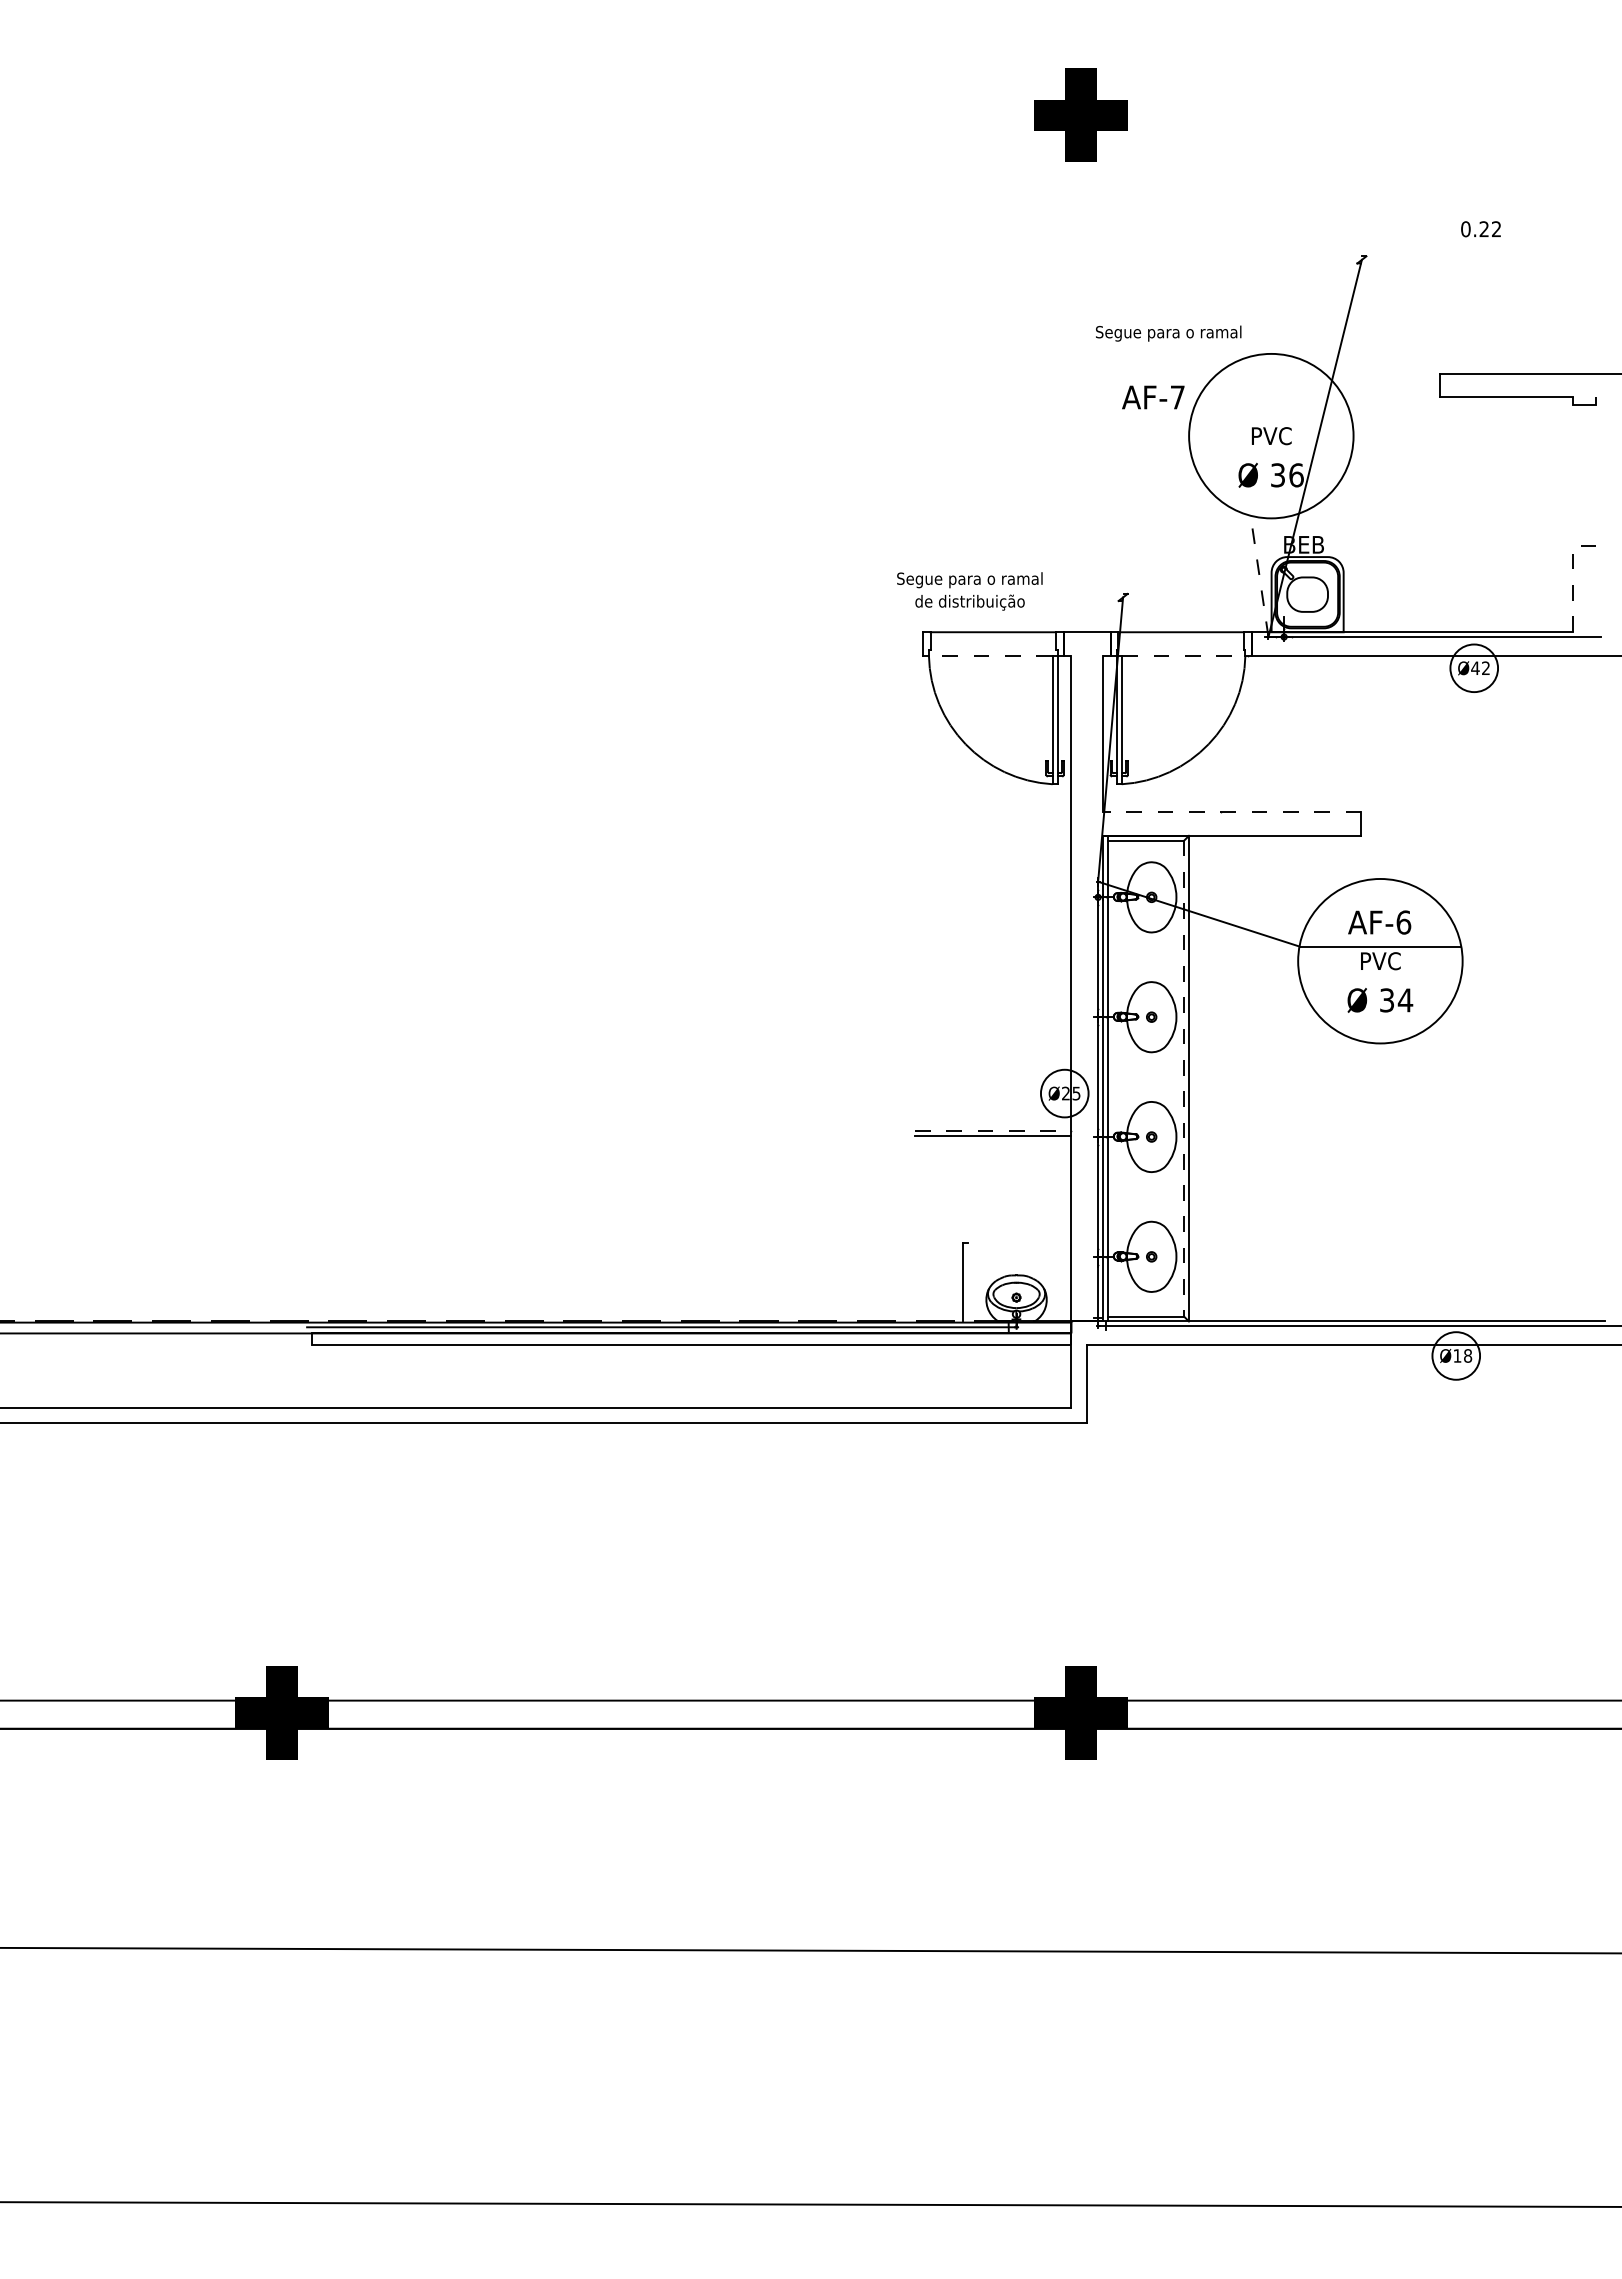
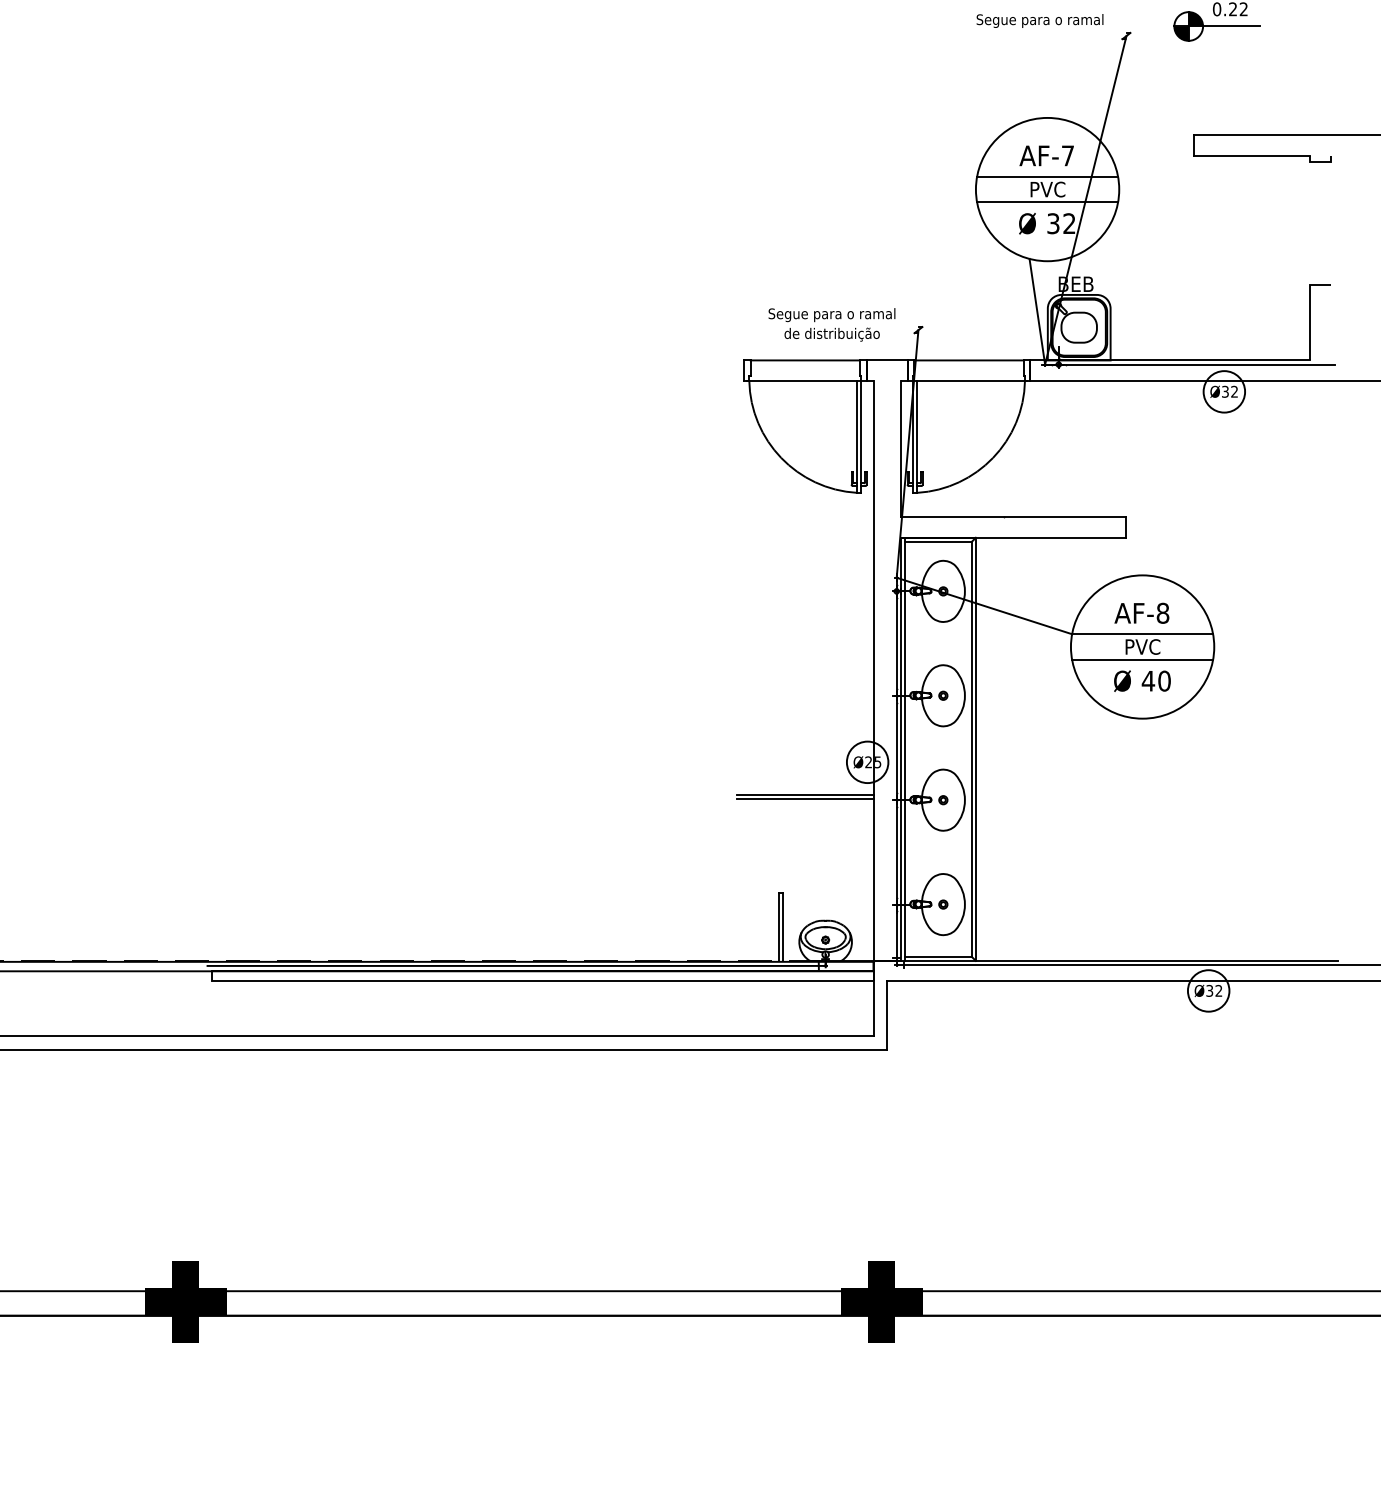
part: (1465, 248) -> (1216, 26), added
text: (1168, 333) -> (1039, 20), moved
text: (1153, 397) -> (1046, 155), moved
line: (1271, 421) -> (1047, 176), added
line: (1271, 450) -> (1047, 202), added
text: (1296, 475) -> (1069, 223), 36 -> 32
line: (1259, 575) -> (1037, 310), dashed -> solid
line: (1572, 576) -> (1309, 311), dashed -> solid
text: (969, 591) -> (831, 324), moved
line: (989, 655) -> (802, 380), dashed -> solid
line: (1184, 655) -> (971, 380), dashed -> solid
text: (1475, 668) -> (1225, 392), Ø42 -> Ø32
line: (1231, 812) -> (1012, 517), dashed -> solid
text: (1403, 922) -> (1162, 613), AF-6 -> AF-8
line: (1380, 975) -> (1142, 659), added
text: (1396, 1000) -> (1156, 681), 34 -> 40
line: (1184, 1079) -> (971, 750), dashed -> solid
line: (993, 1131) -> (805, 795), dashed -> solid
line: (968, 1282) -> (783, 926), added
text: (1462, 1355) -> (1214, 990), Ø18 -> Ø32

